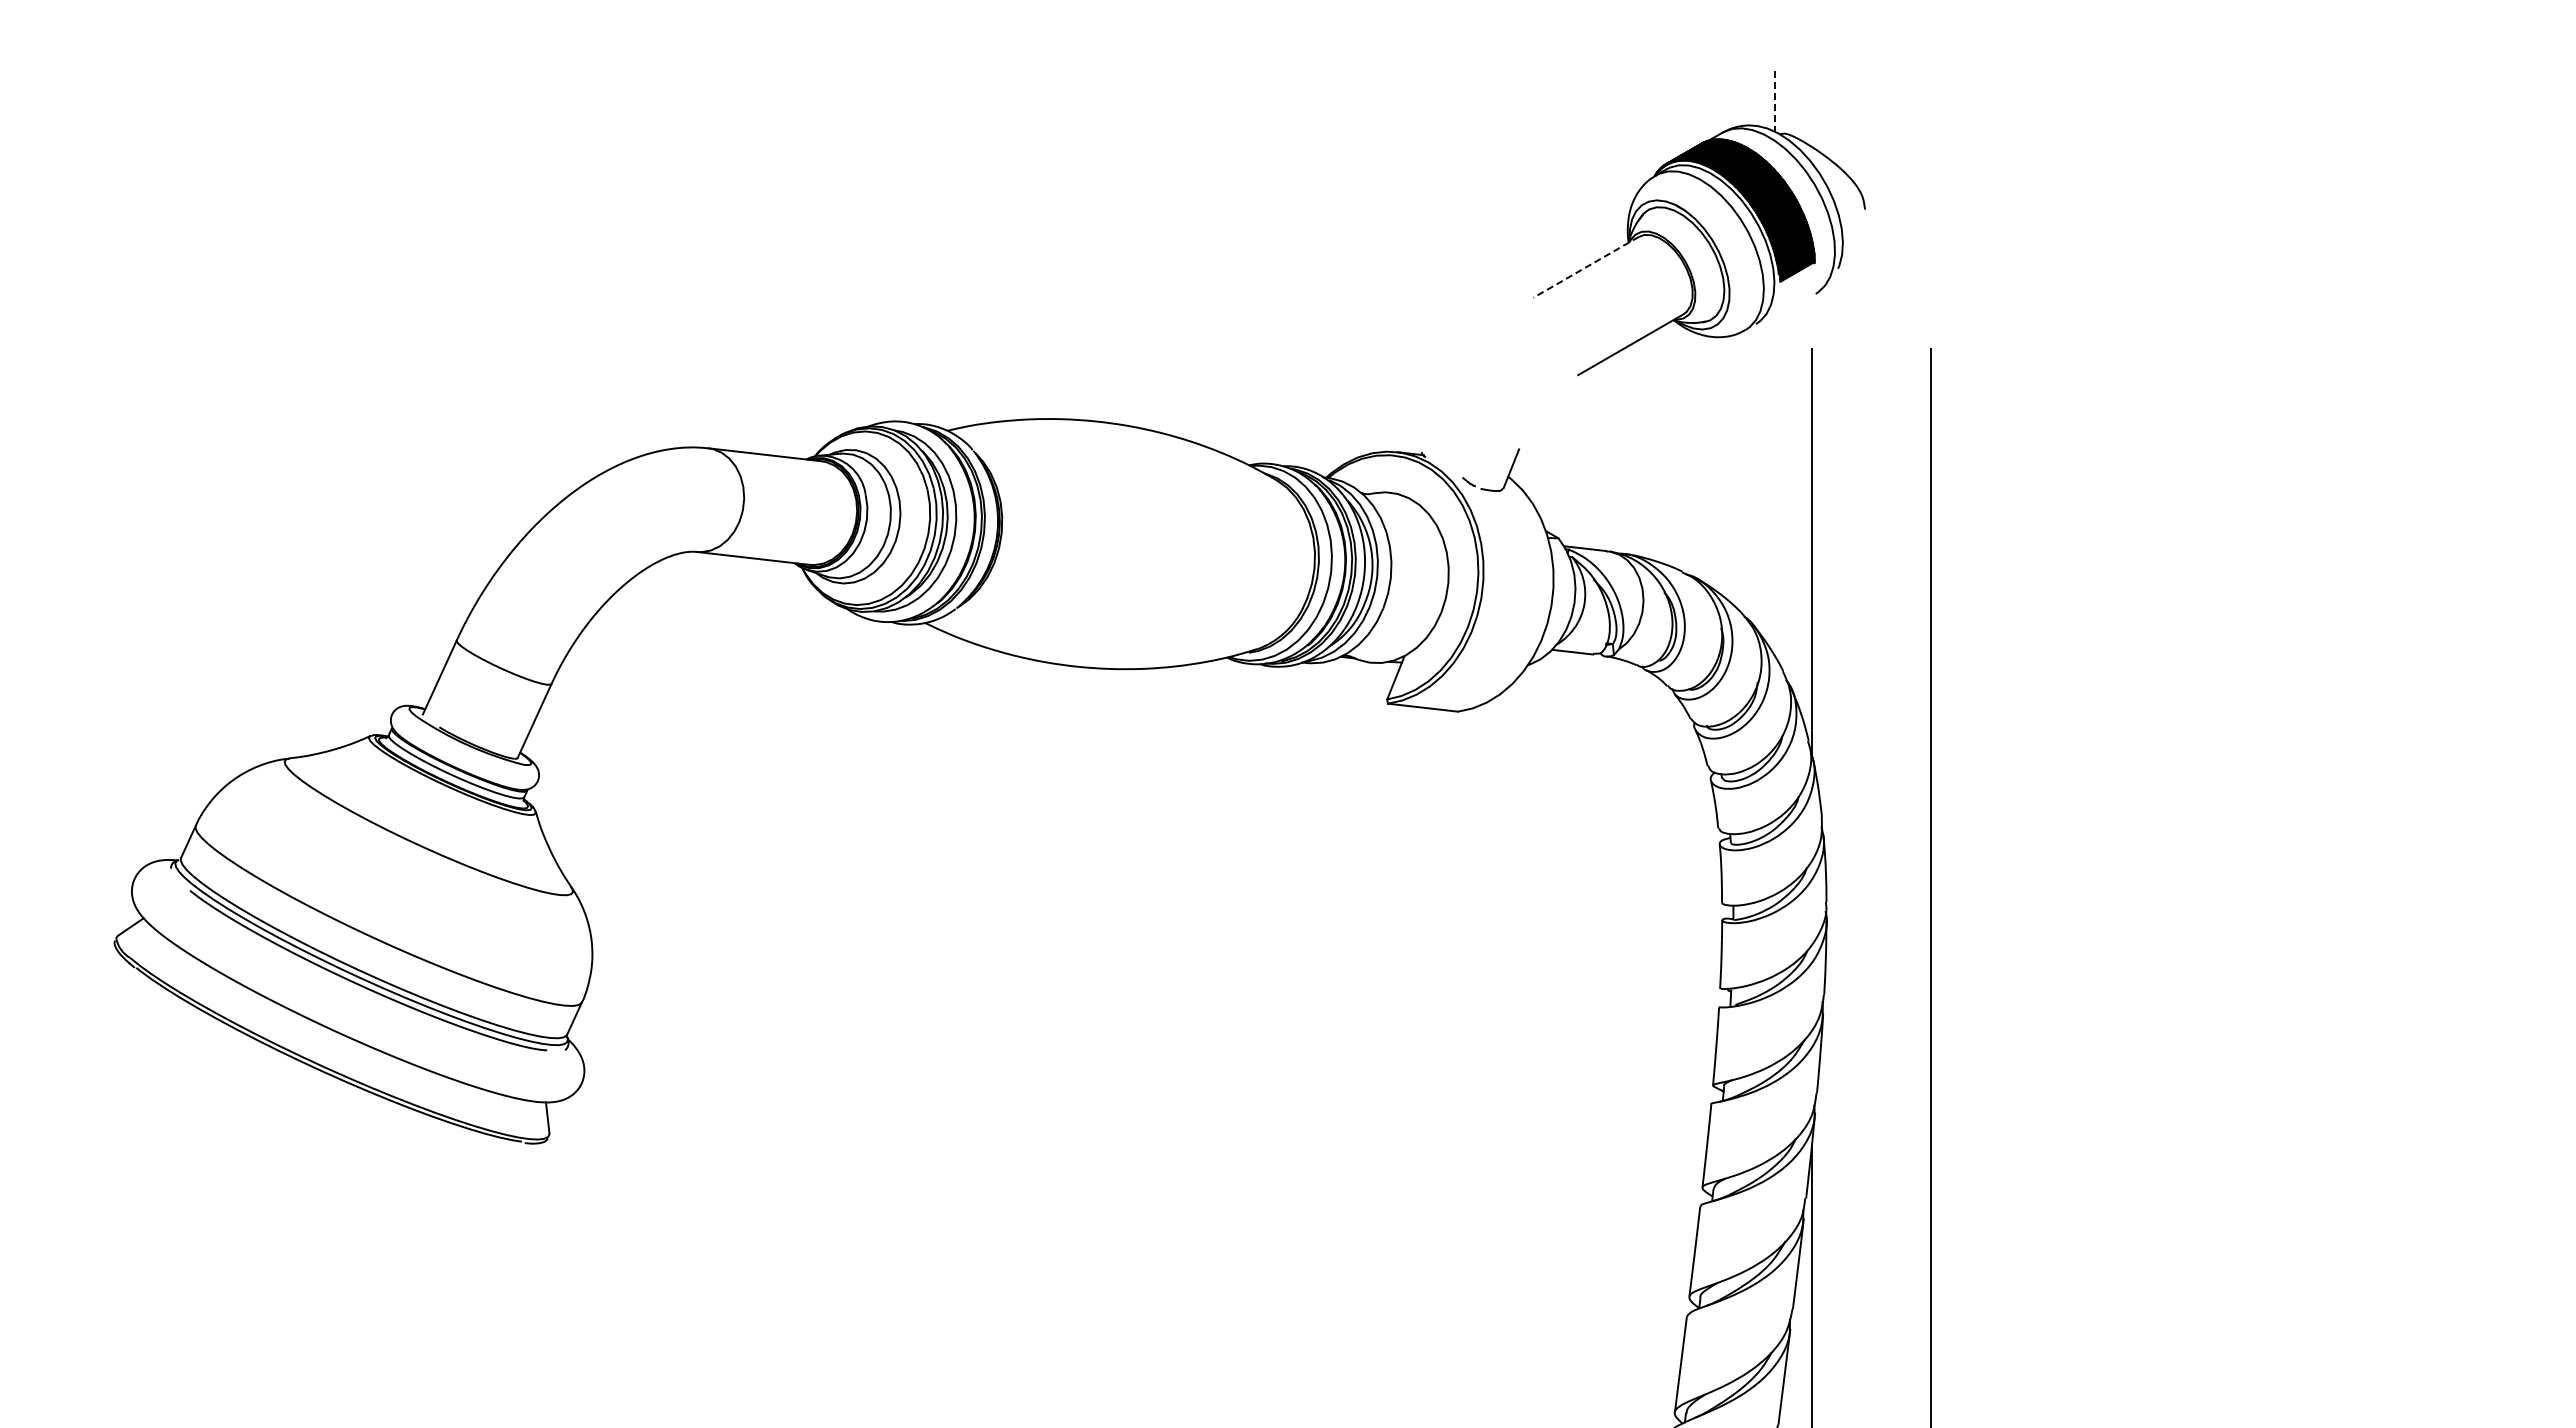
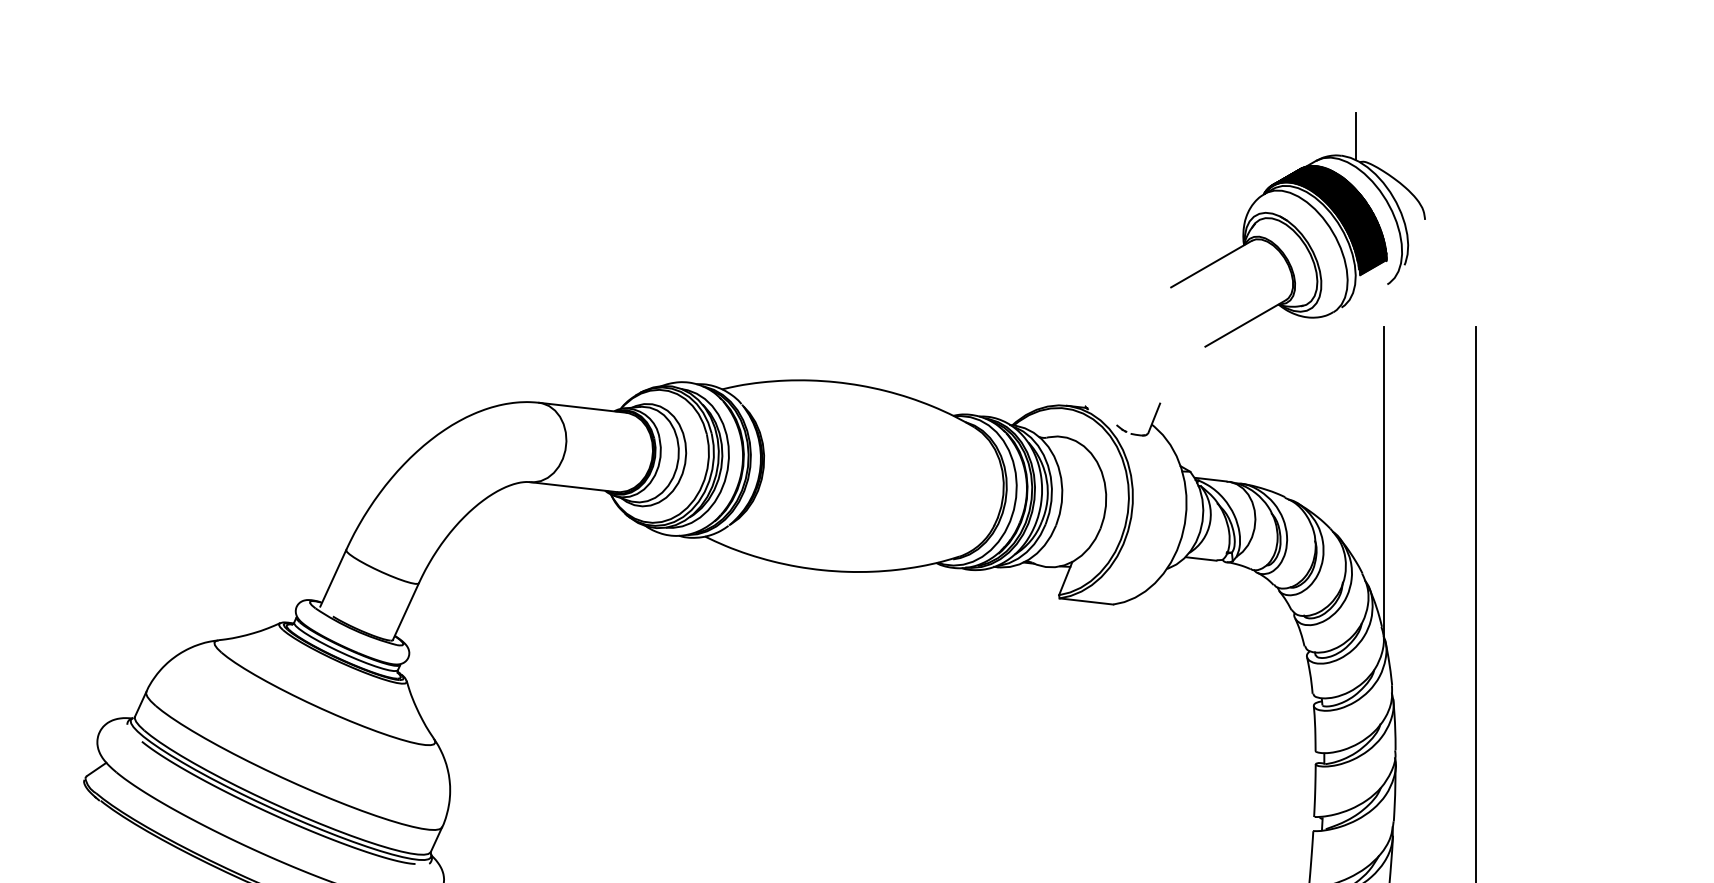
line: (1775, 101) -> (1356, 137), dashed -> solid
line: (1586, 267) -> (1211, 264), dashed -> solid

